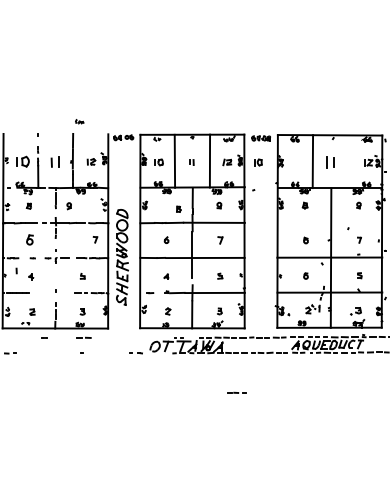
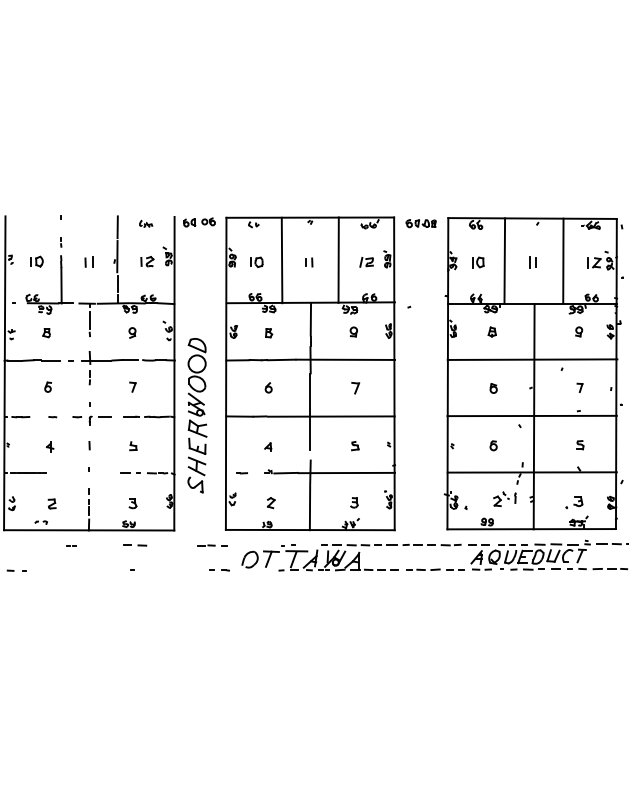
part: (79, 121) -> (145, 223), moved
line: (349, 161) -> (563, 260), added
part: (22, 162) -> (36, 262), size x0.62
part: (55, 162) -> (89, 262), size x0.62
part: (258, 162) -> (478, 262), moved
part: (329, 162) -> (531, 262), size x0.62
part: (68, 206) -> (131, 333), moved
part: (178, 208) -> (268, 331), moved
line: (329, 222) -> (531, 359), added
part: (29, 239) -> (47, 386), size x0.62
part: (95, 239) -> (132, 386), moved
line: (16, 270) -> (89, 444), moved
line: (236, 392) -> (212, 544), moved

